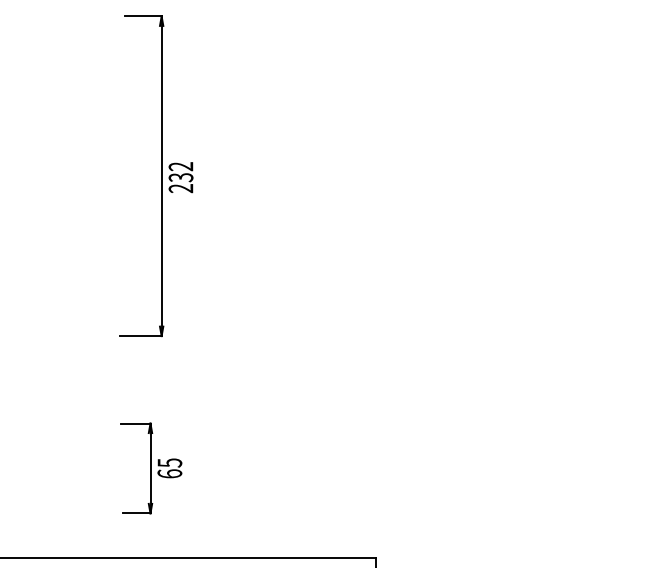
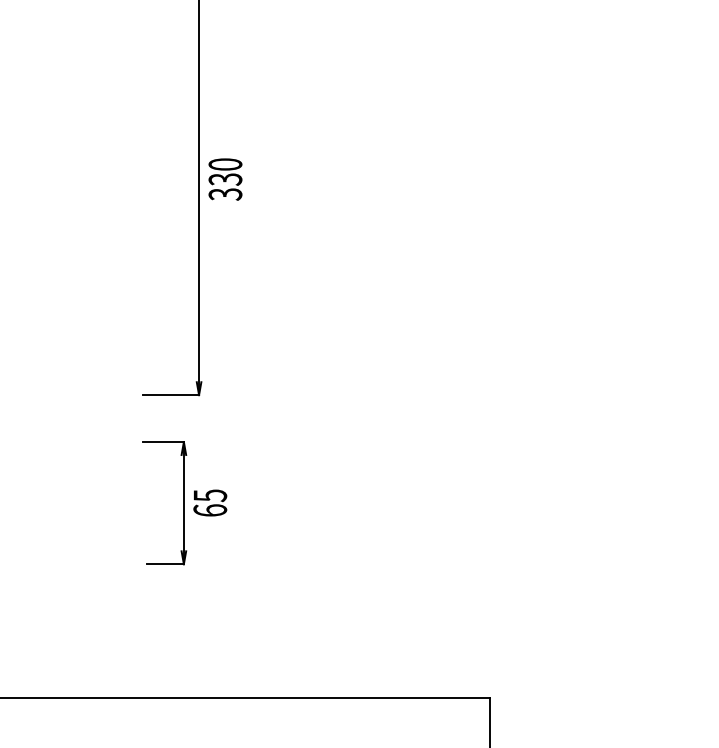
text: (180, 177) -> (224, 179), 232 -> 330
part: (151, 468) -> (185, 503), moved

